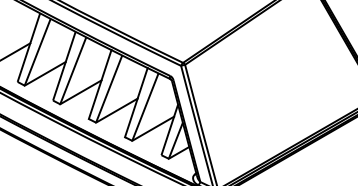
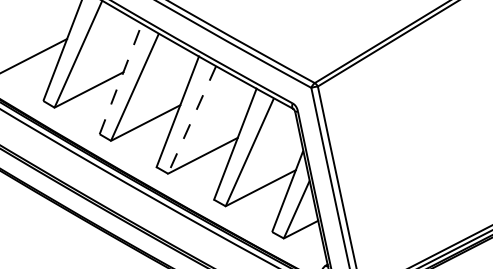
line: (64, 65) -> (121, 77), solid -> dashed
line: (109, 87) -> (192, 117), solid -> dashed

